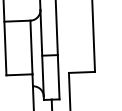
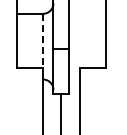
line: (31, 47) -> (43, 40), solid -> dashed

